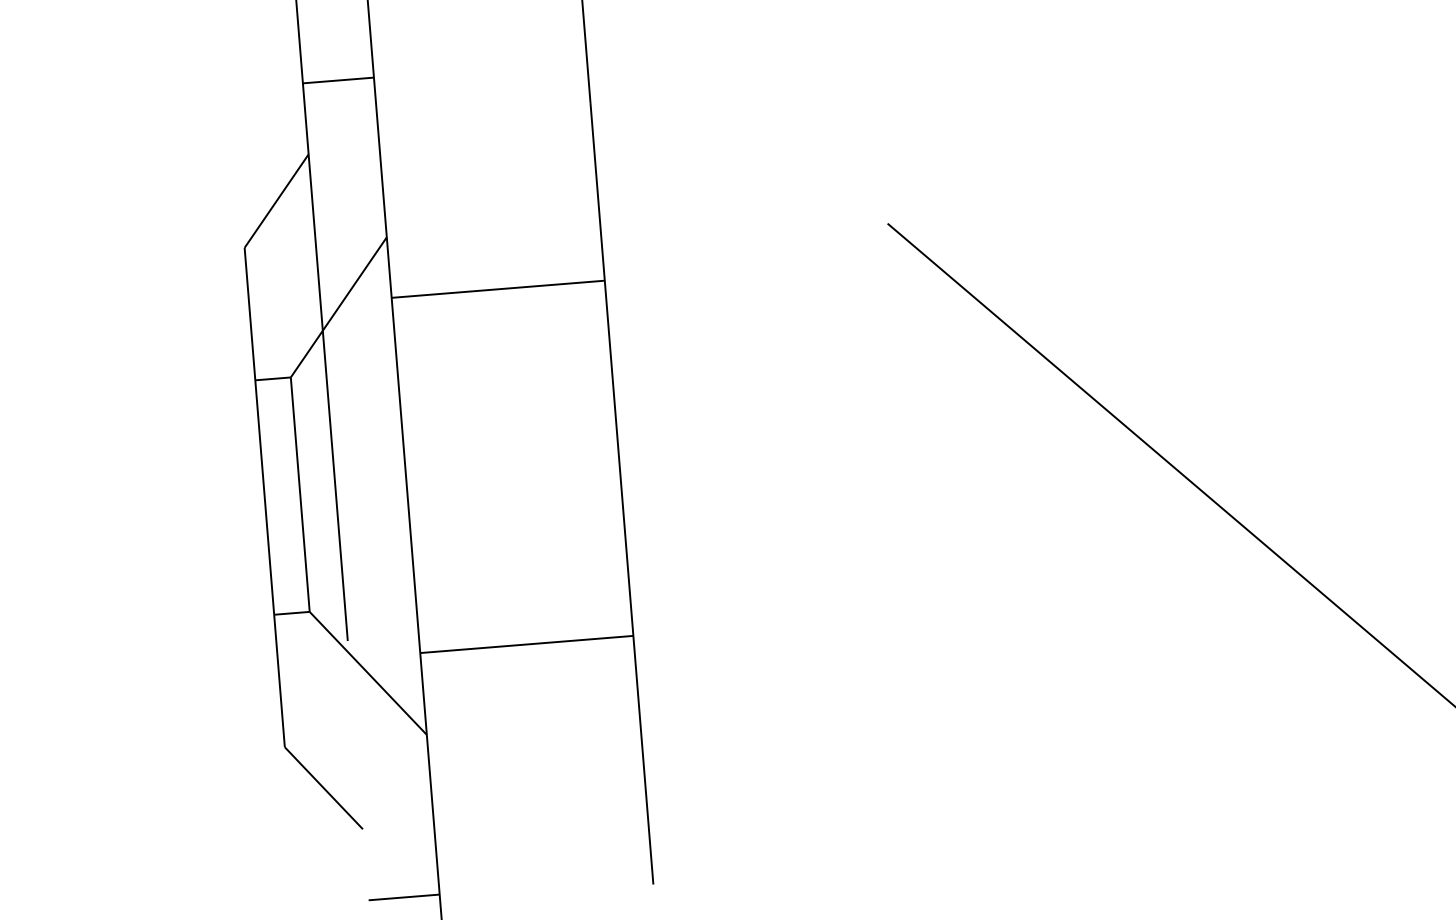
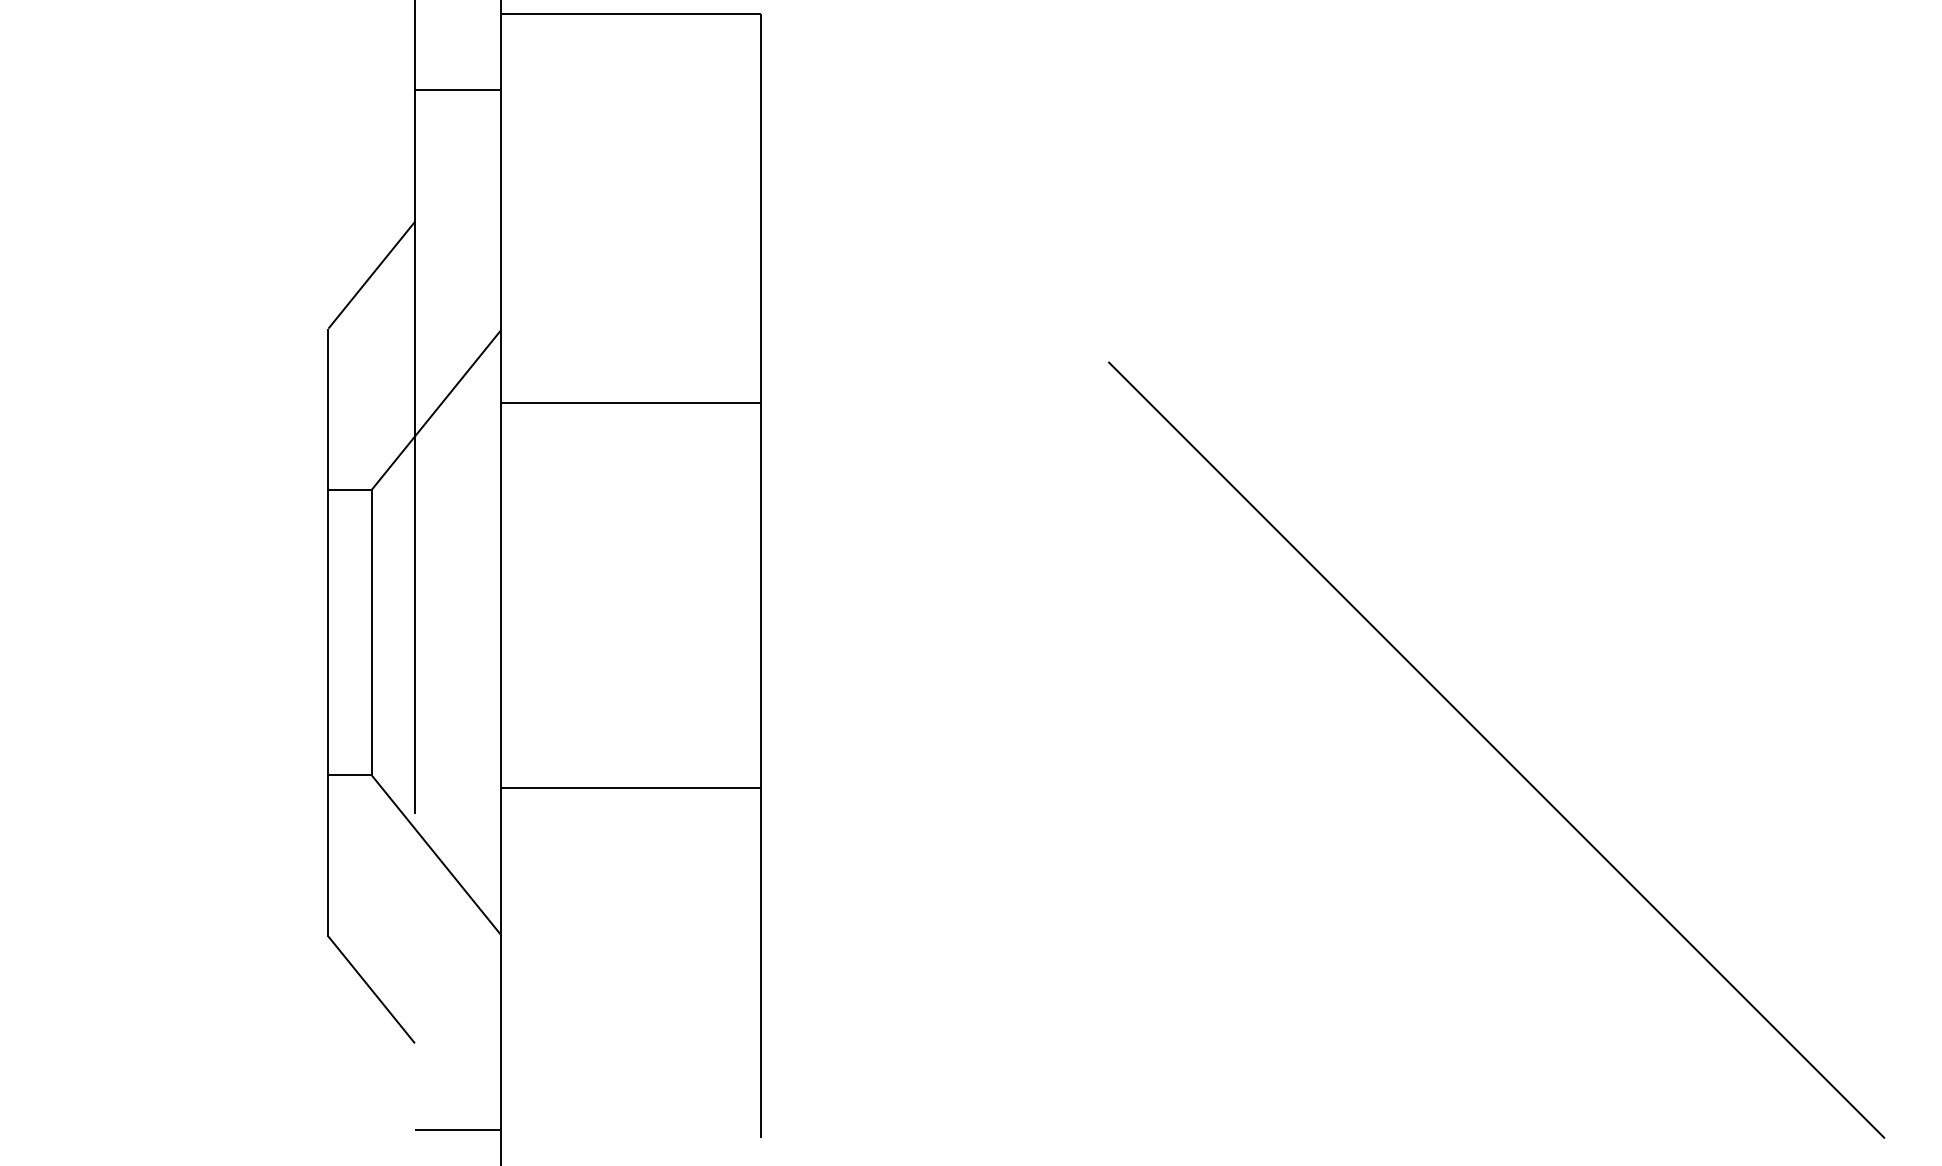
line: (337, 80) -> (457, 90), moved
line: (526, 644) -> (630, 787), moved

